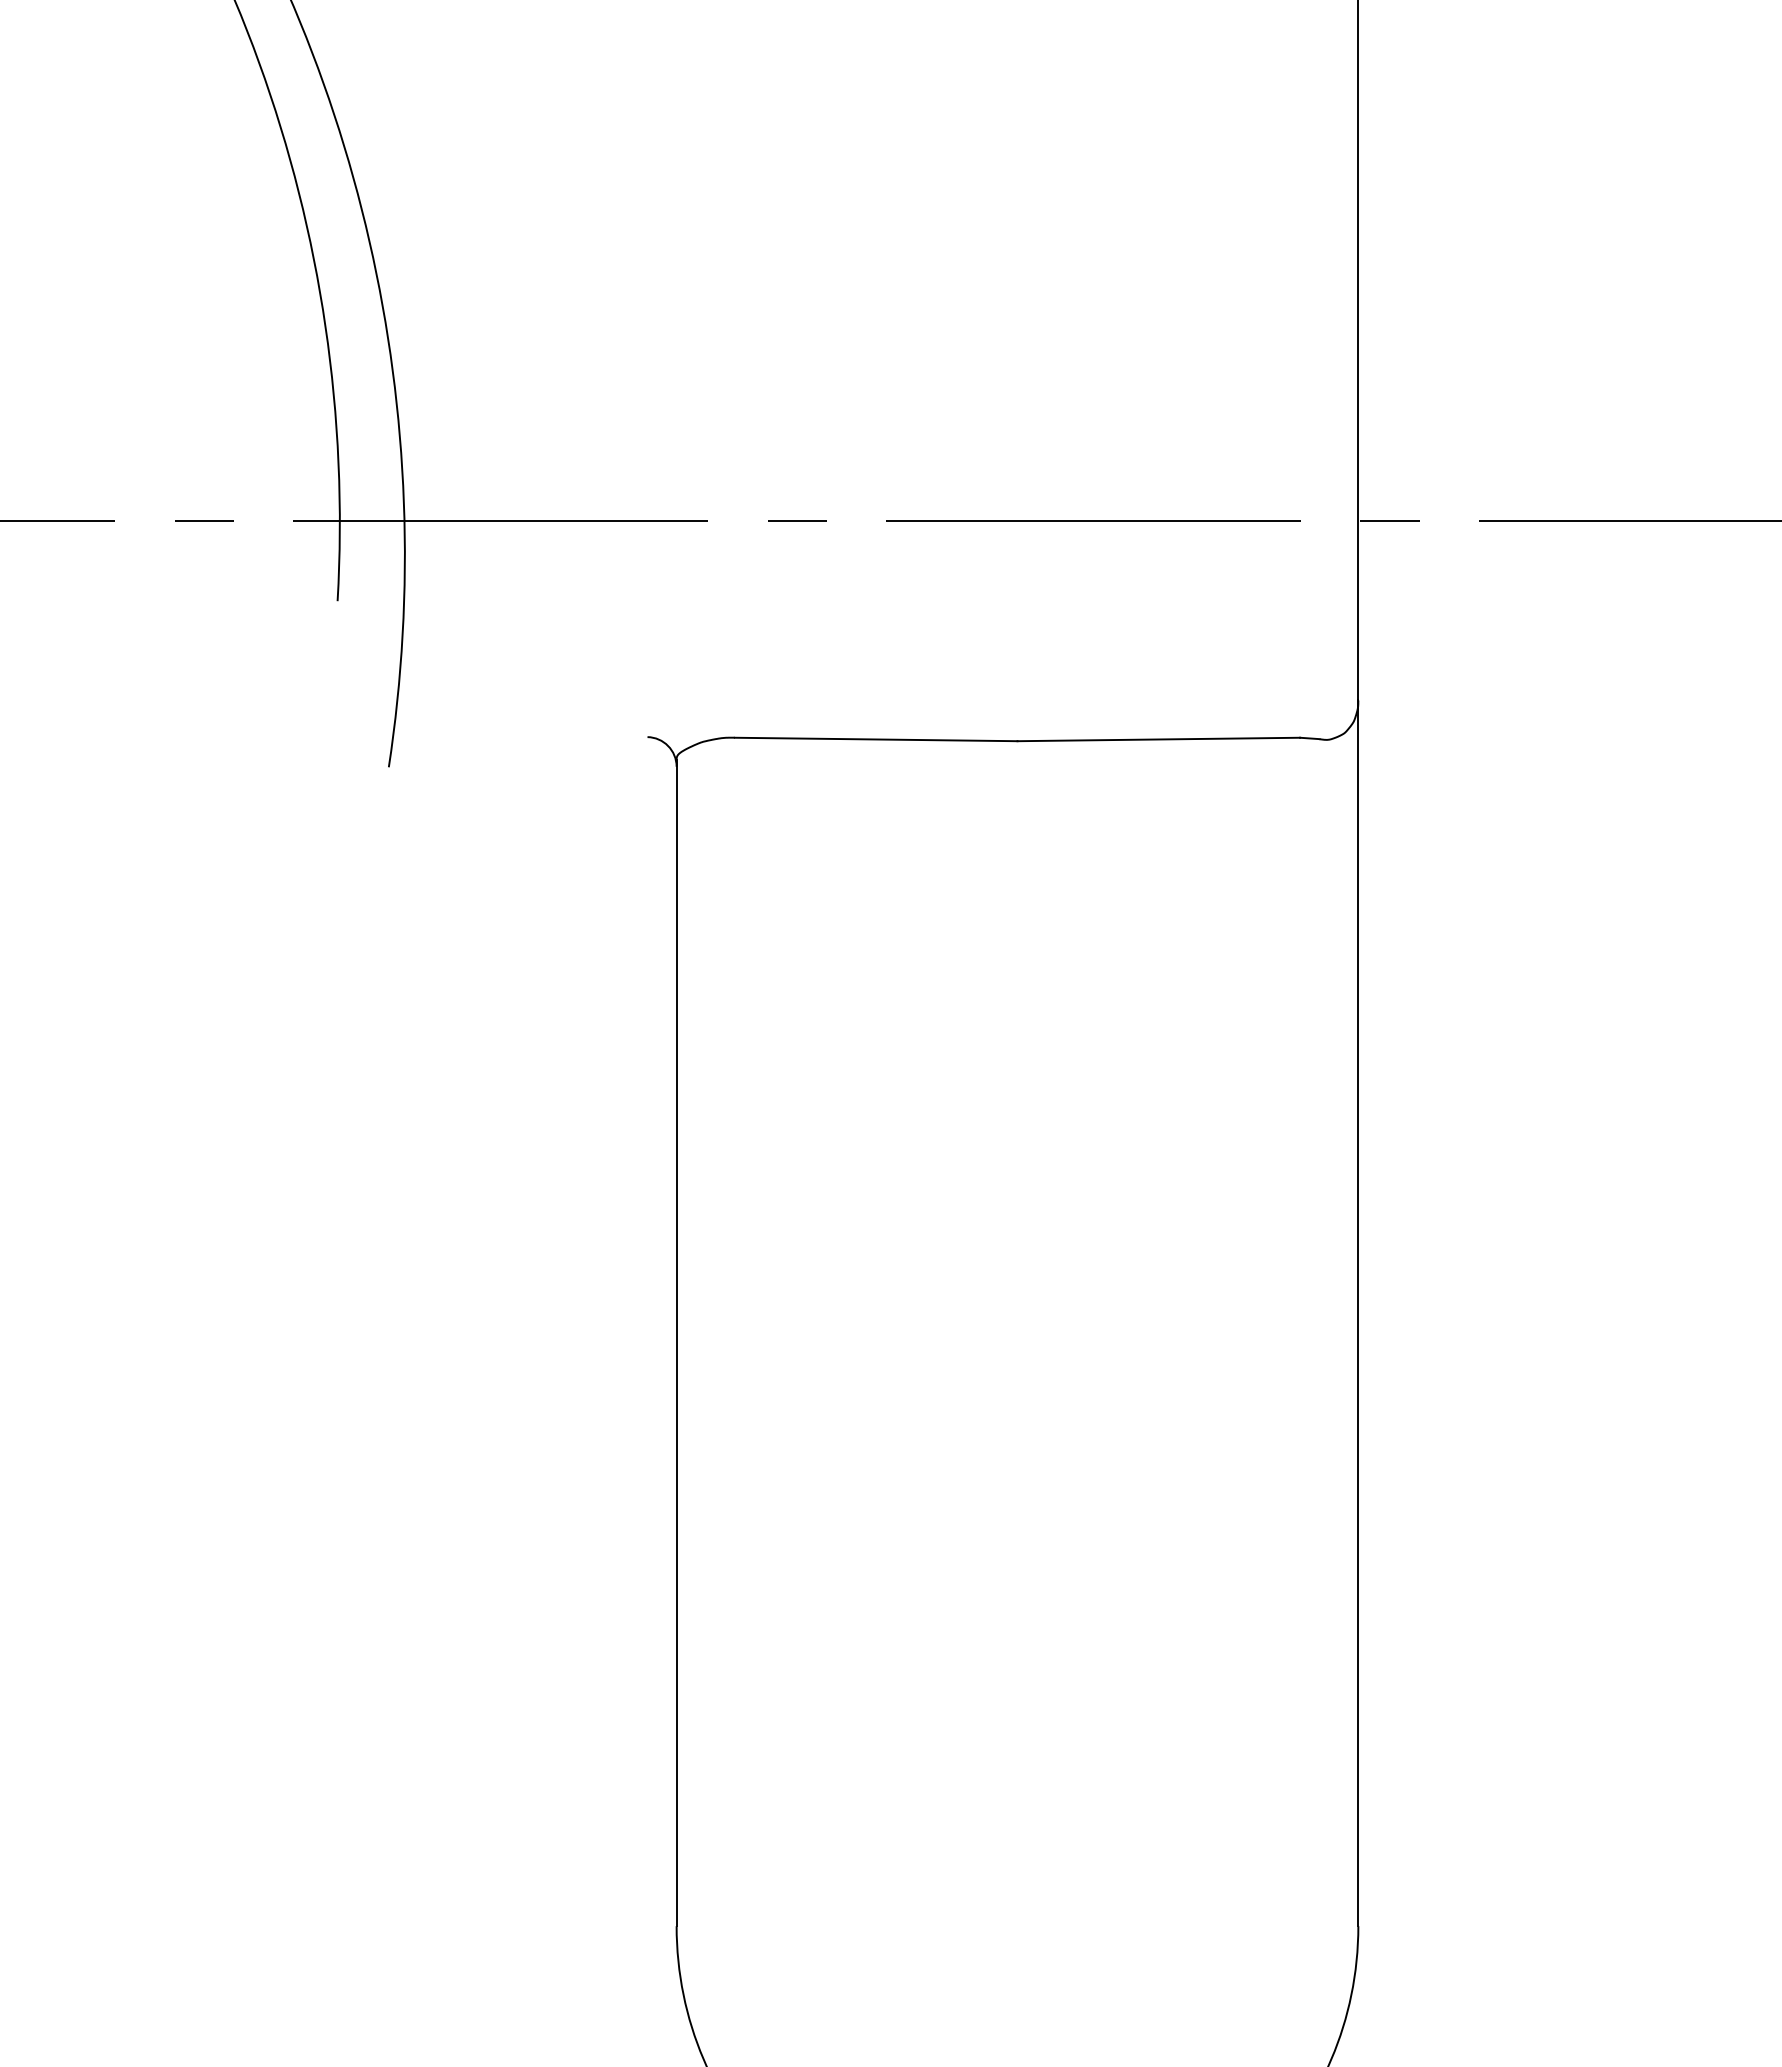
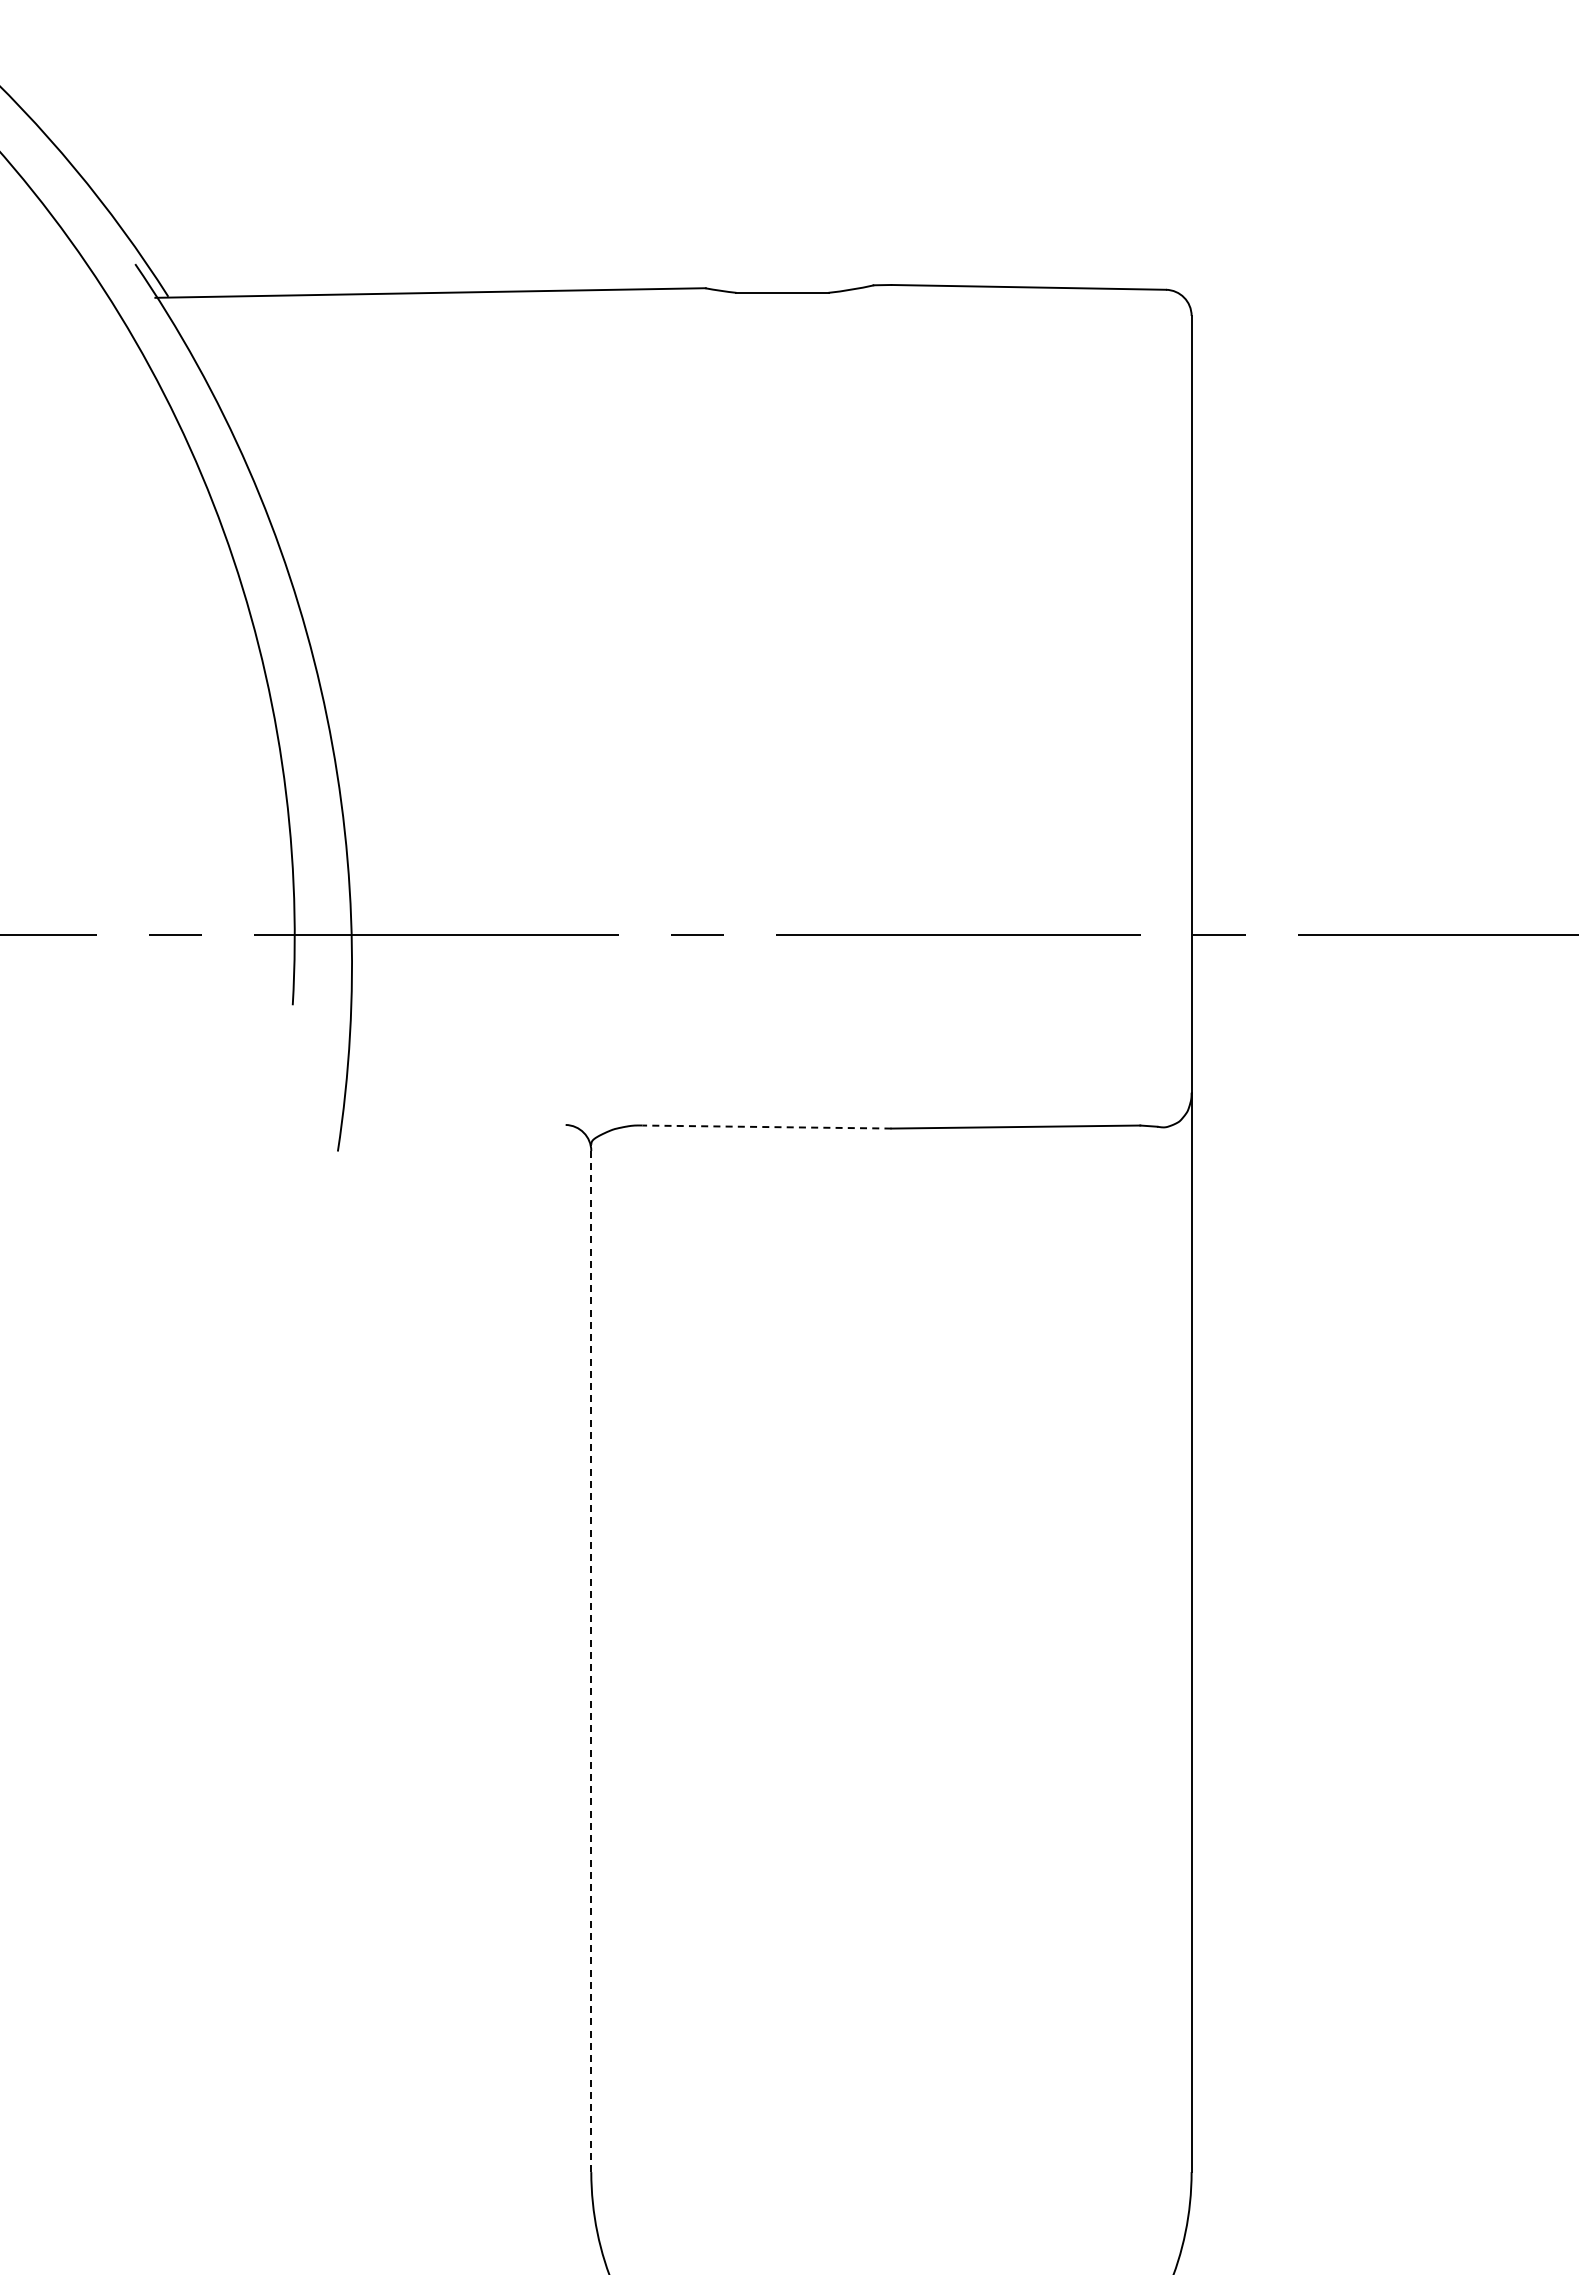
line: (875, 739) -> (766, 1127), solid -> dashed
line: (676, 1342) -> (591, 1658), solid -> dashed

